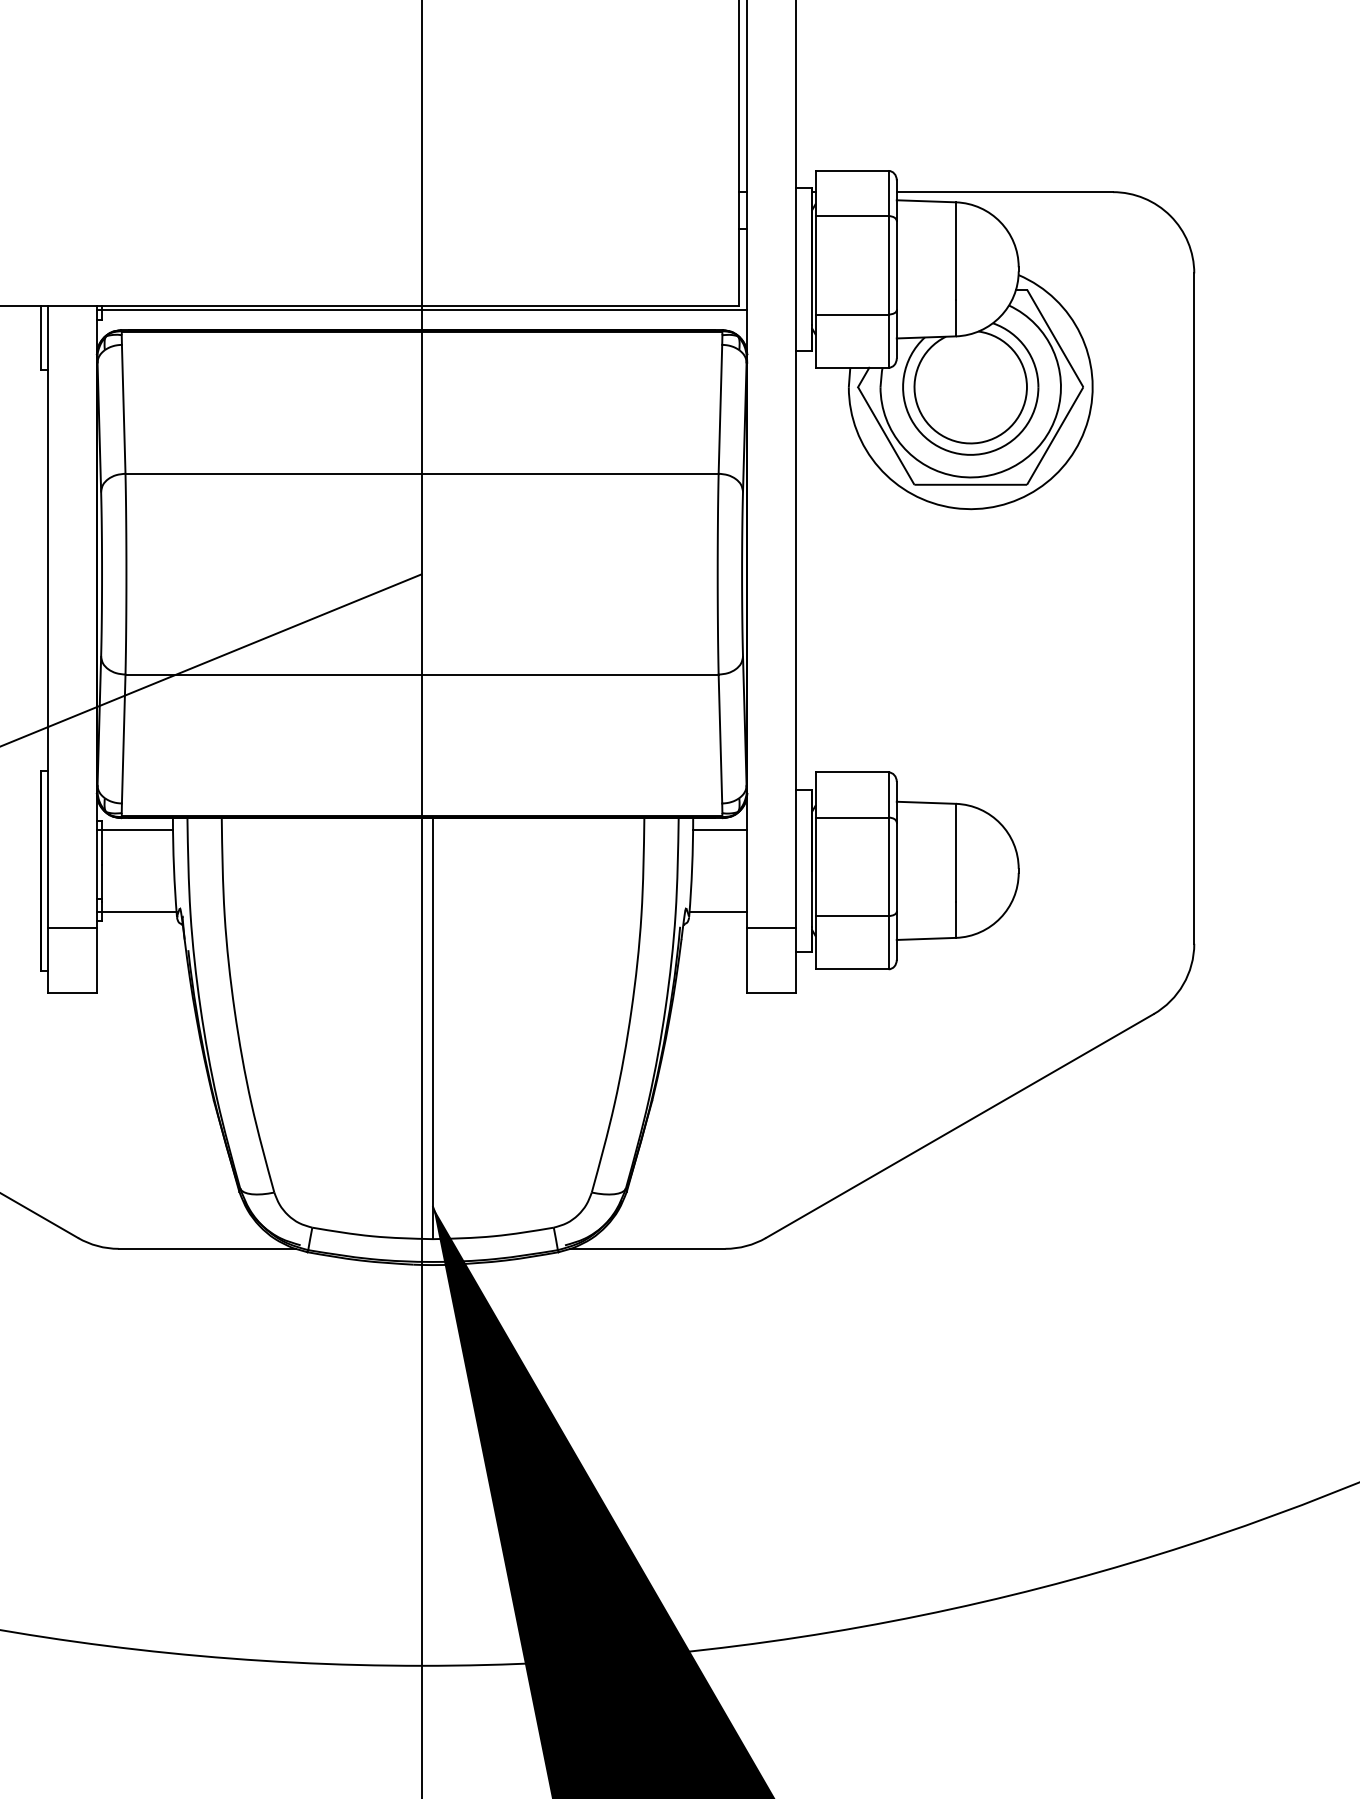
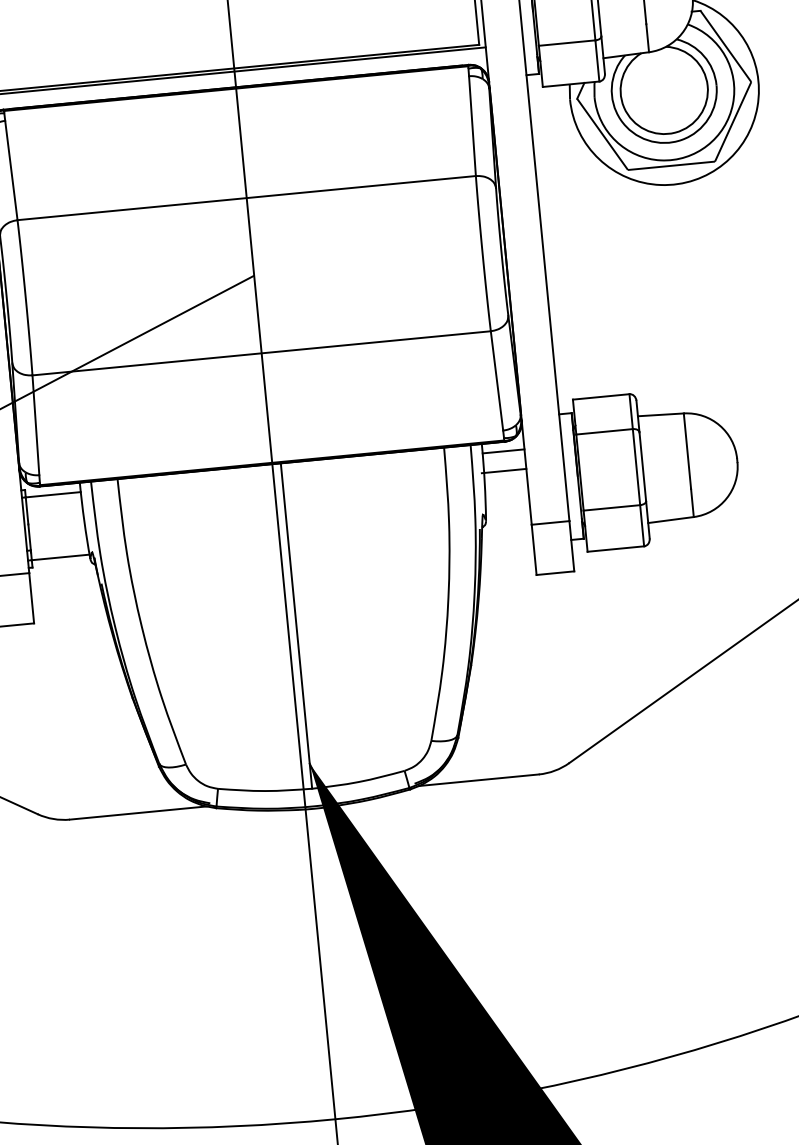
line: (718, 911) -> (504, 471), moved

